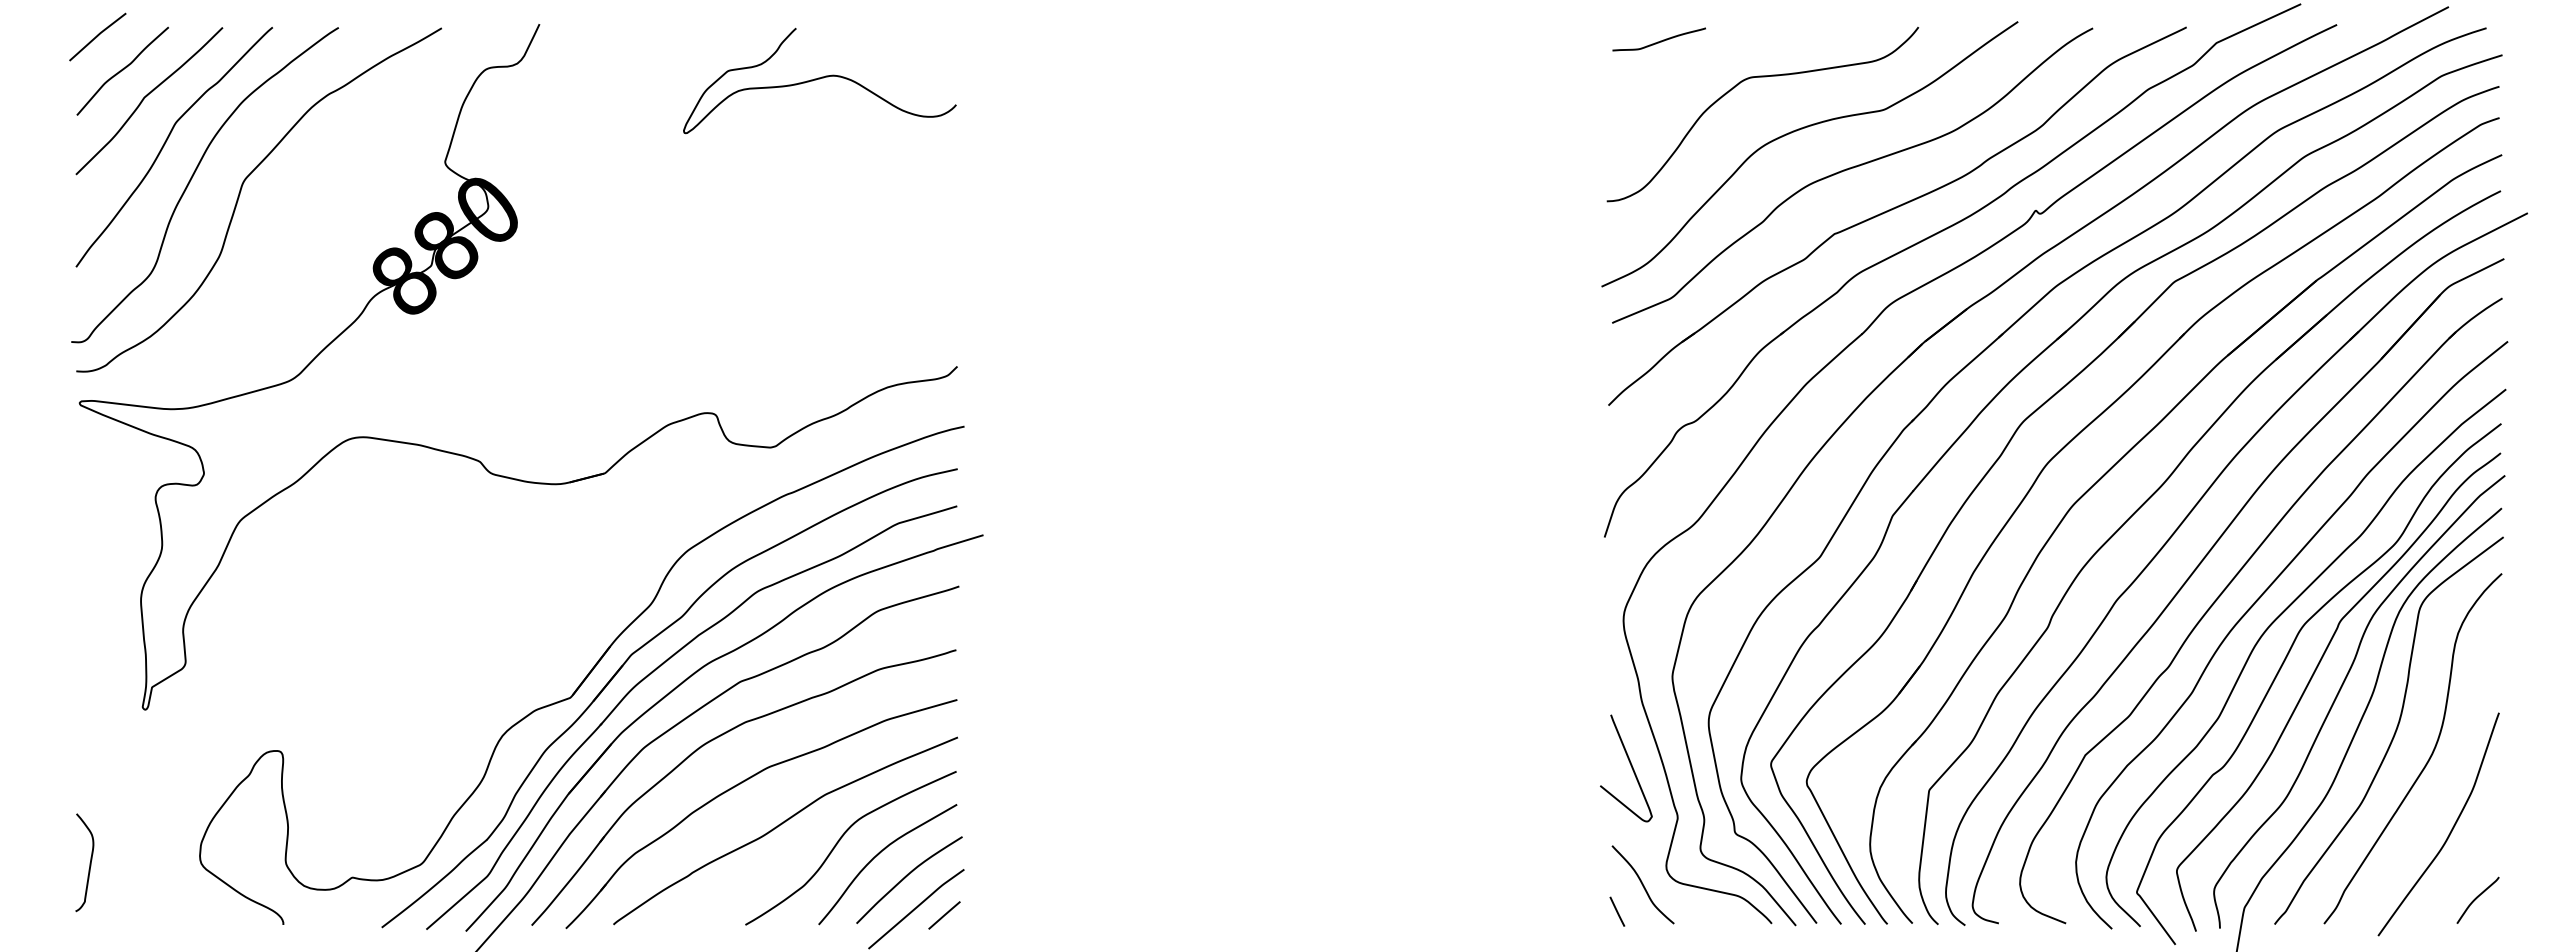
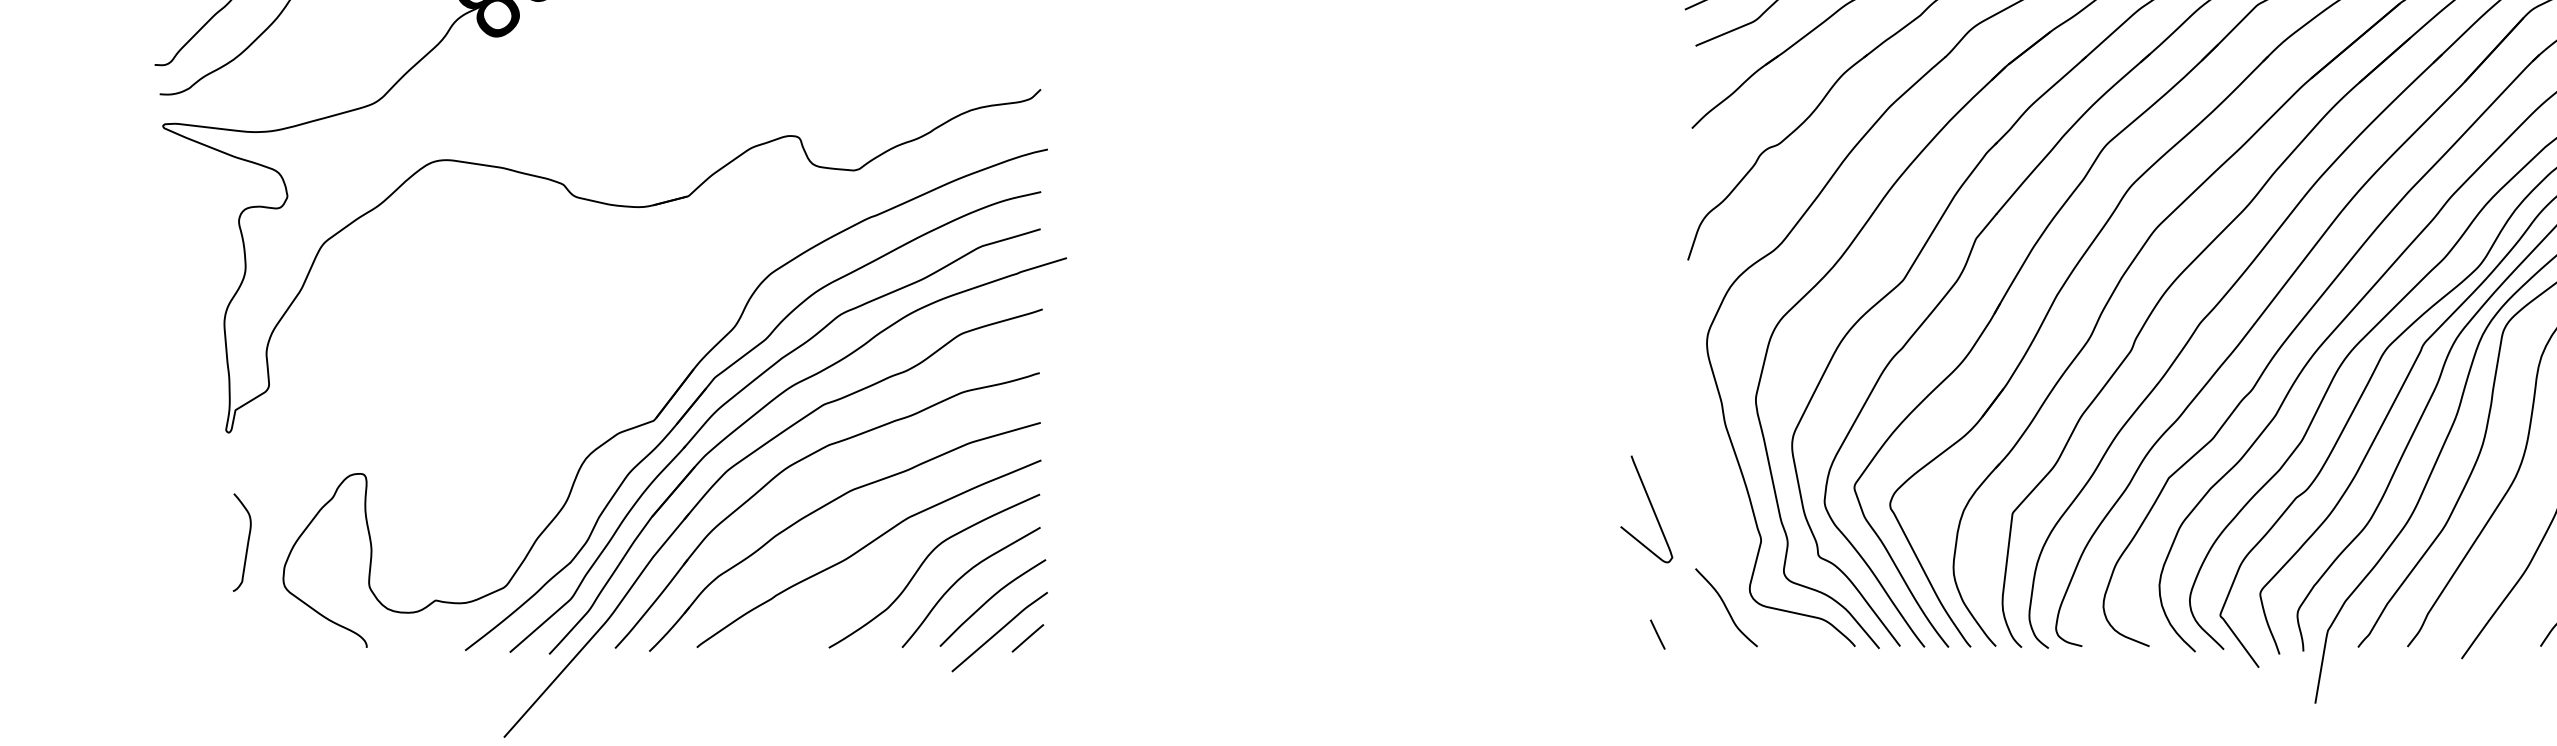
curve: (1630, 765) -> (1650, 506), moved
curve: (89, 862) -> (246, 542), moved
line: (1617, 911) -> (1657, 634), moved

